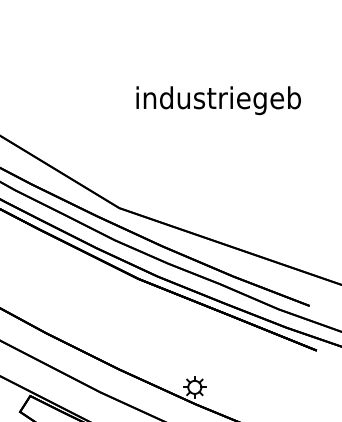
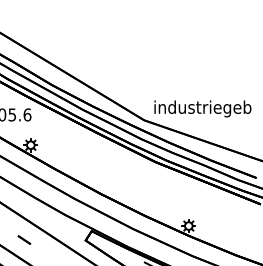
text: (218, 99) -> (202, 108), moved

